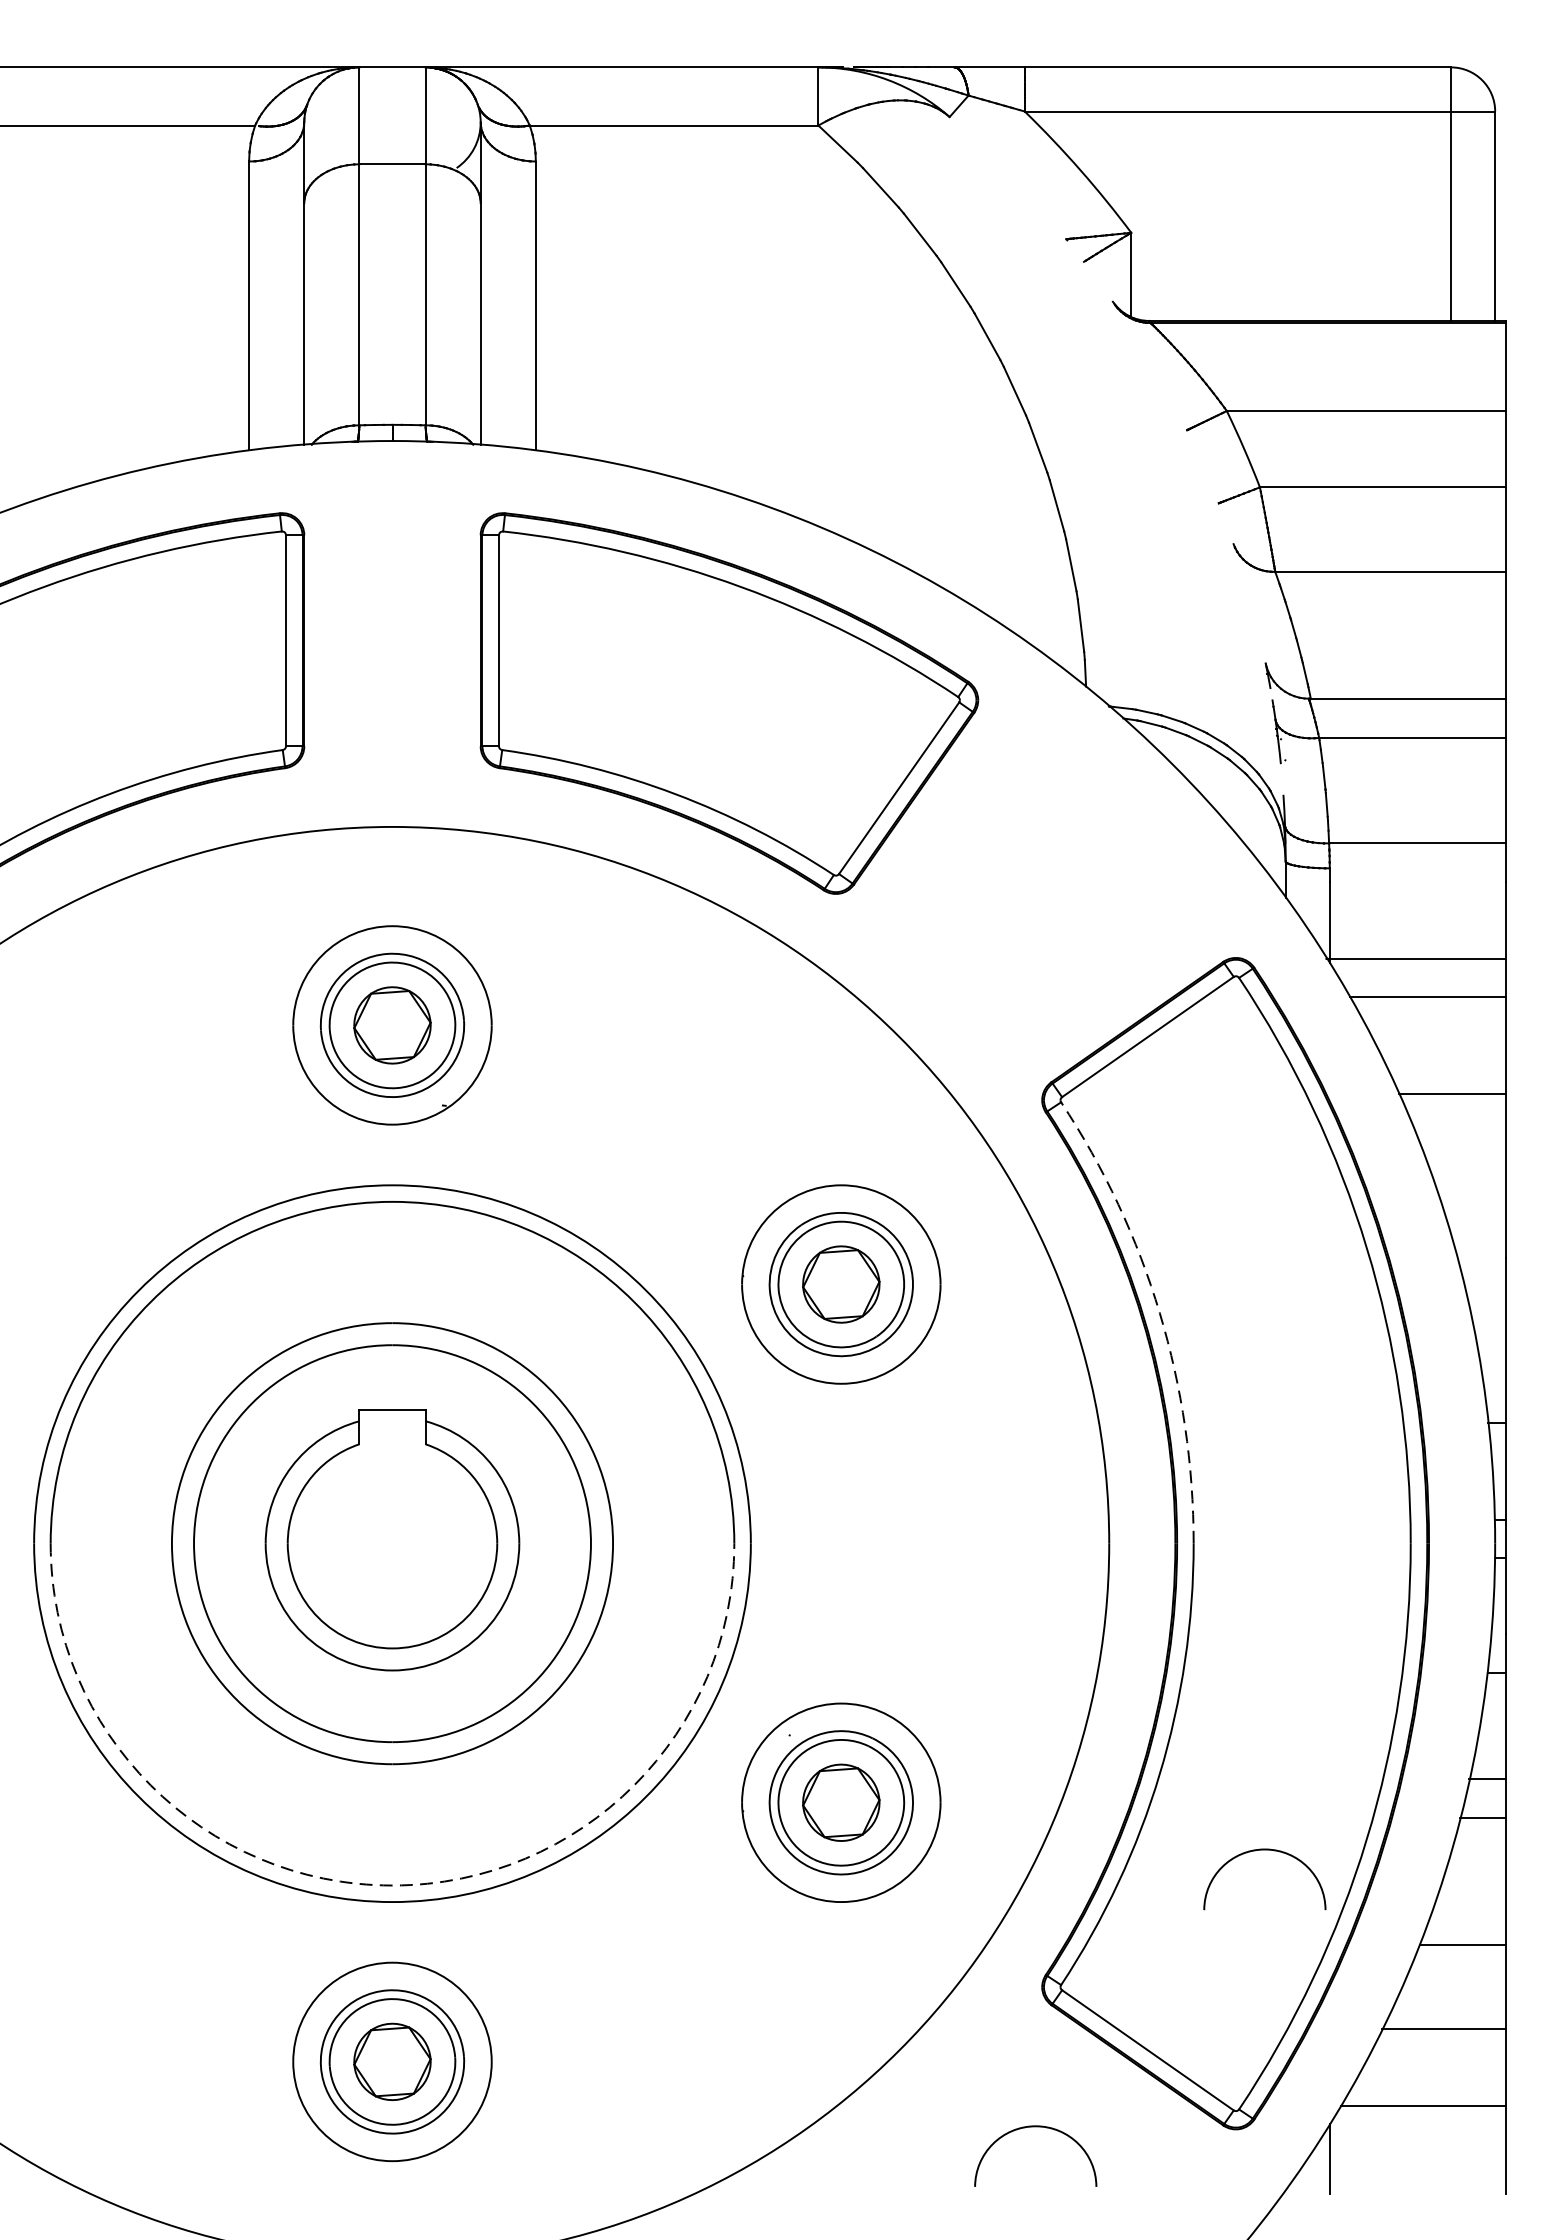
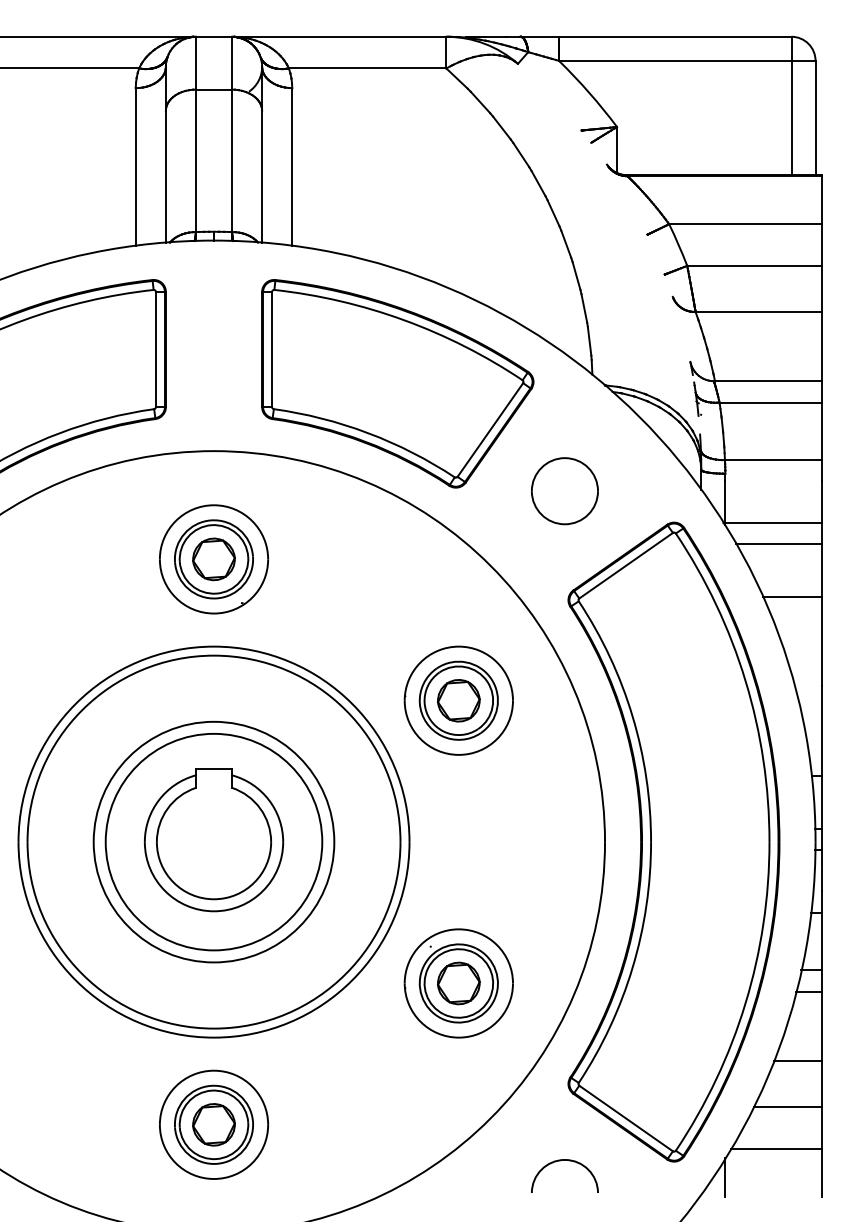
part: (1034, 900) -> (564, 491), added
arc: (1159, 1313) -> (632, 716), dashed -> solid
arc: (1256, 1852) -> (685, 1010), removed
arc: (393, 1885) -> (214, 1028), dashed -> solid

